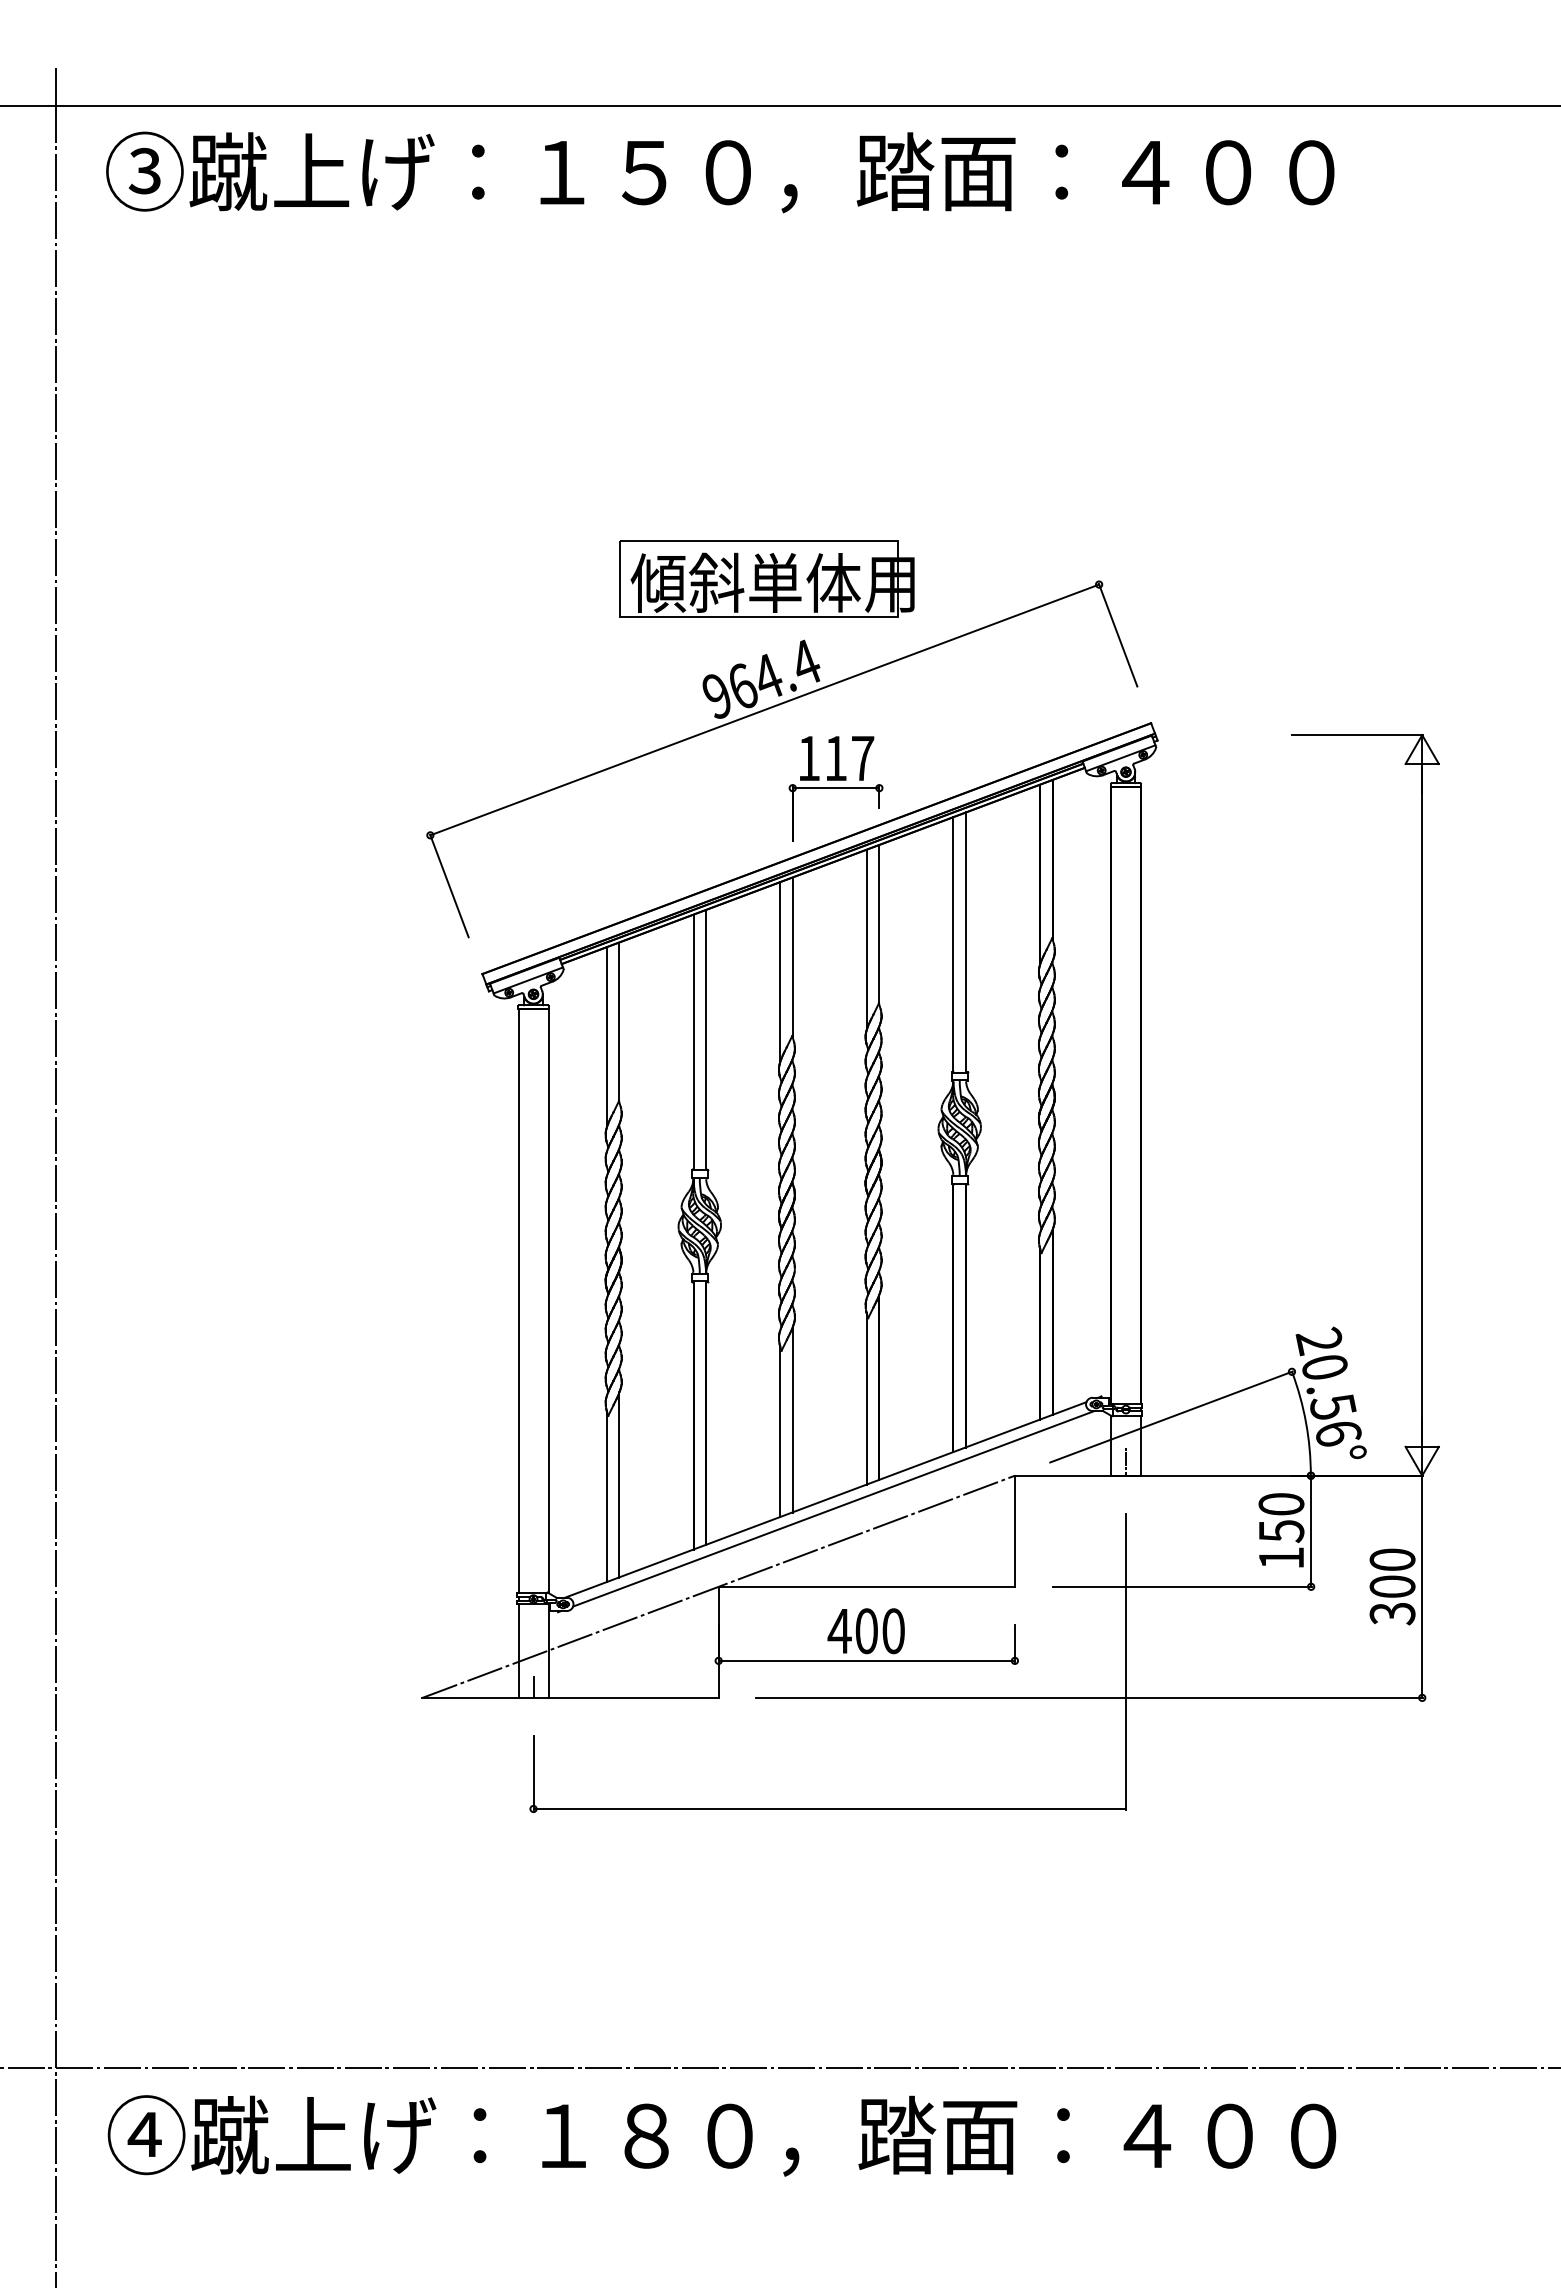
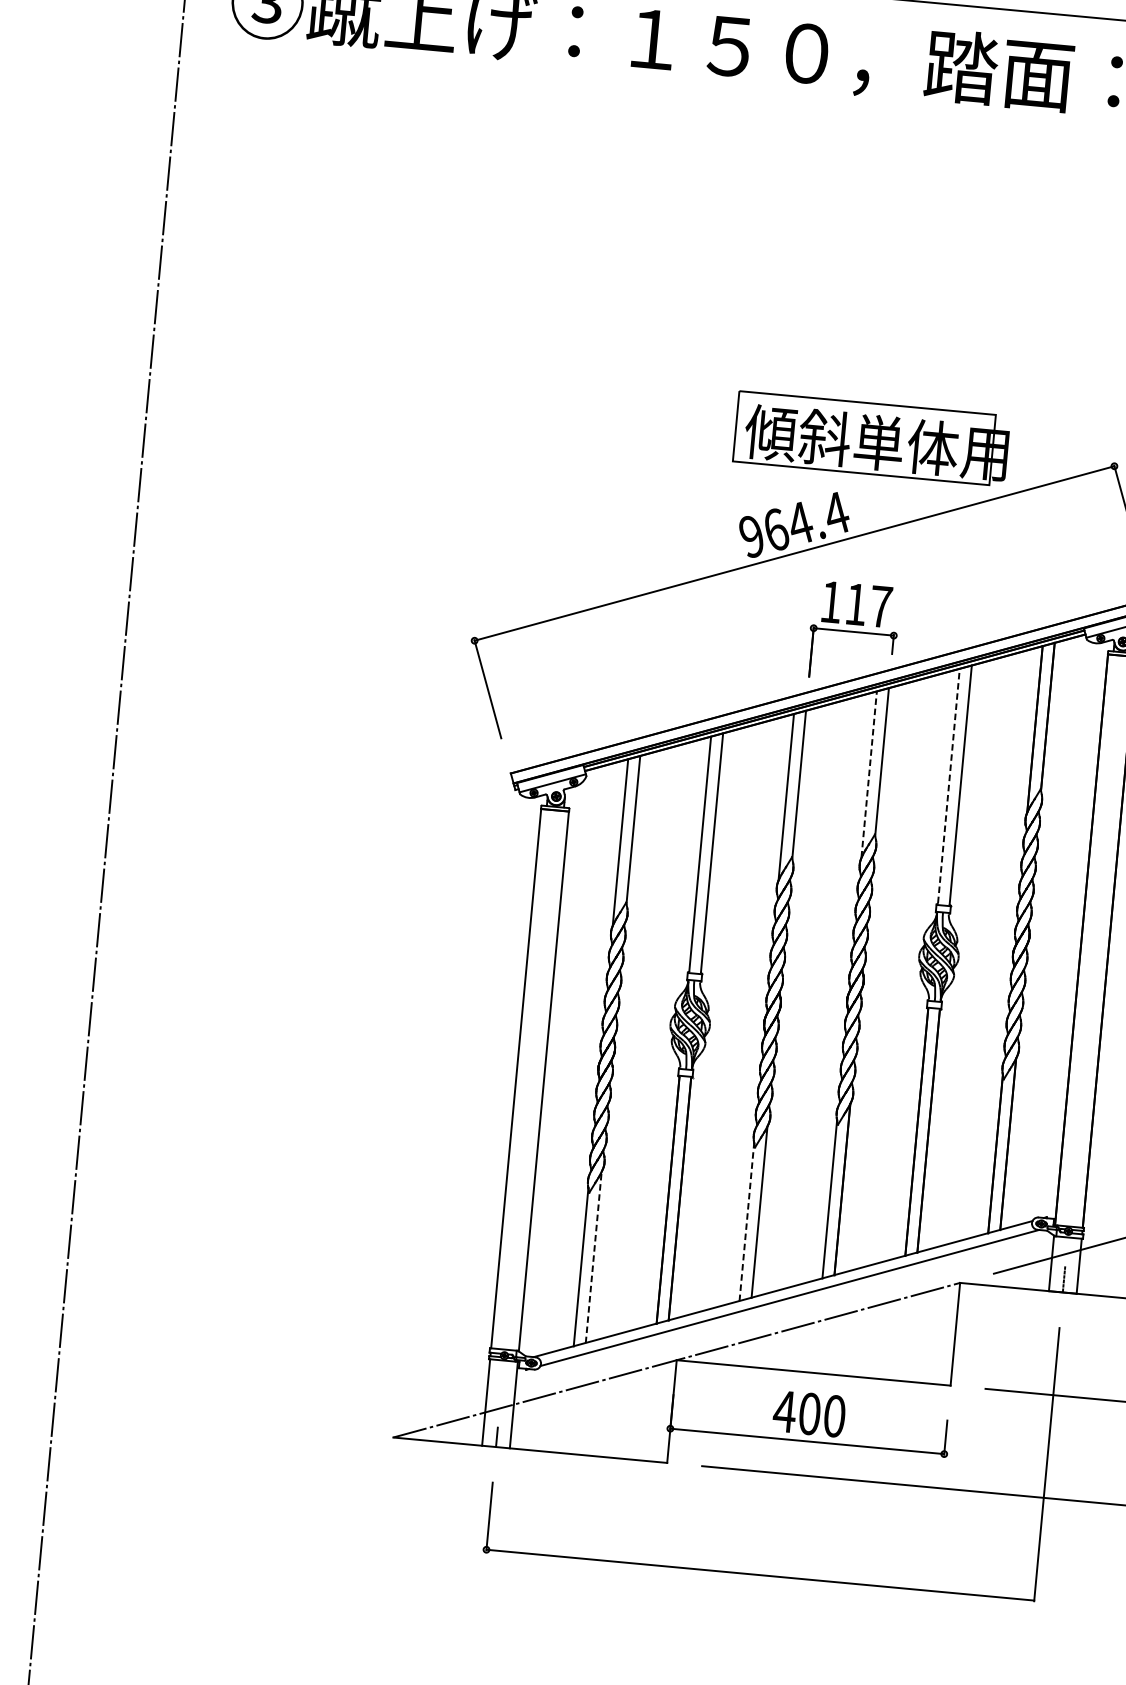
part: (766, 578) -> (871, 438), moved
line: (866, 939) -> (868, 774), solid -> dashed
line: (953, 943) -> (949, 785), solid -> dashed
line: (780, 1431) -> (747, 1221), solid -> dashed
line: (619, 1484) -> (593, 1257), solid -> dashed

